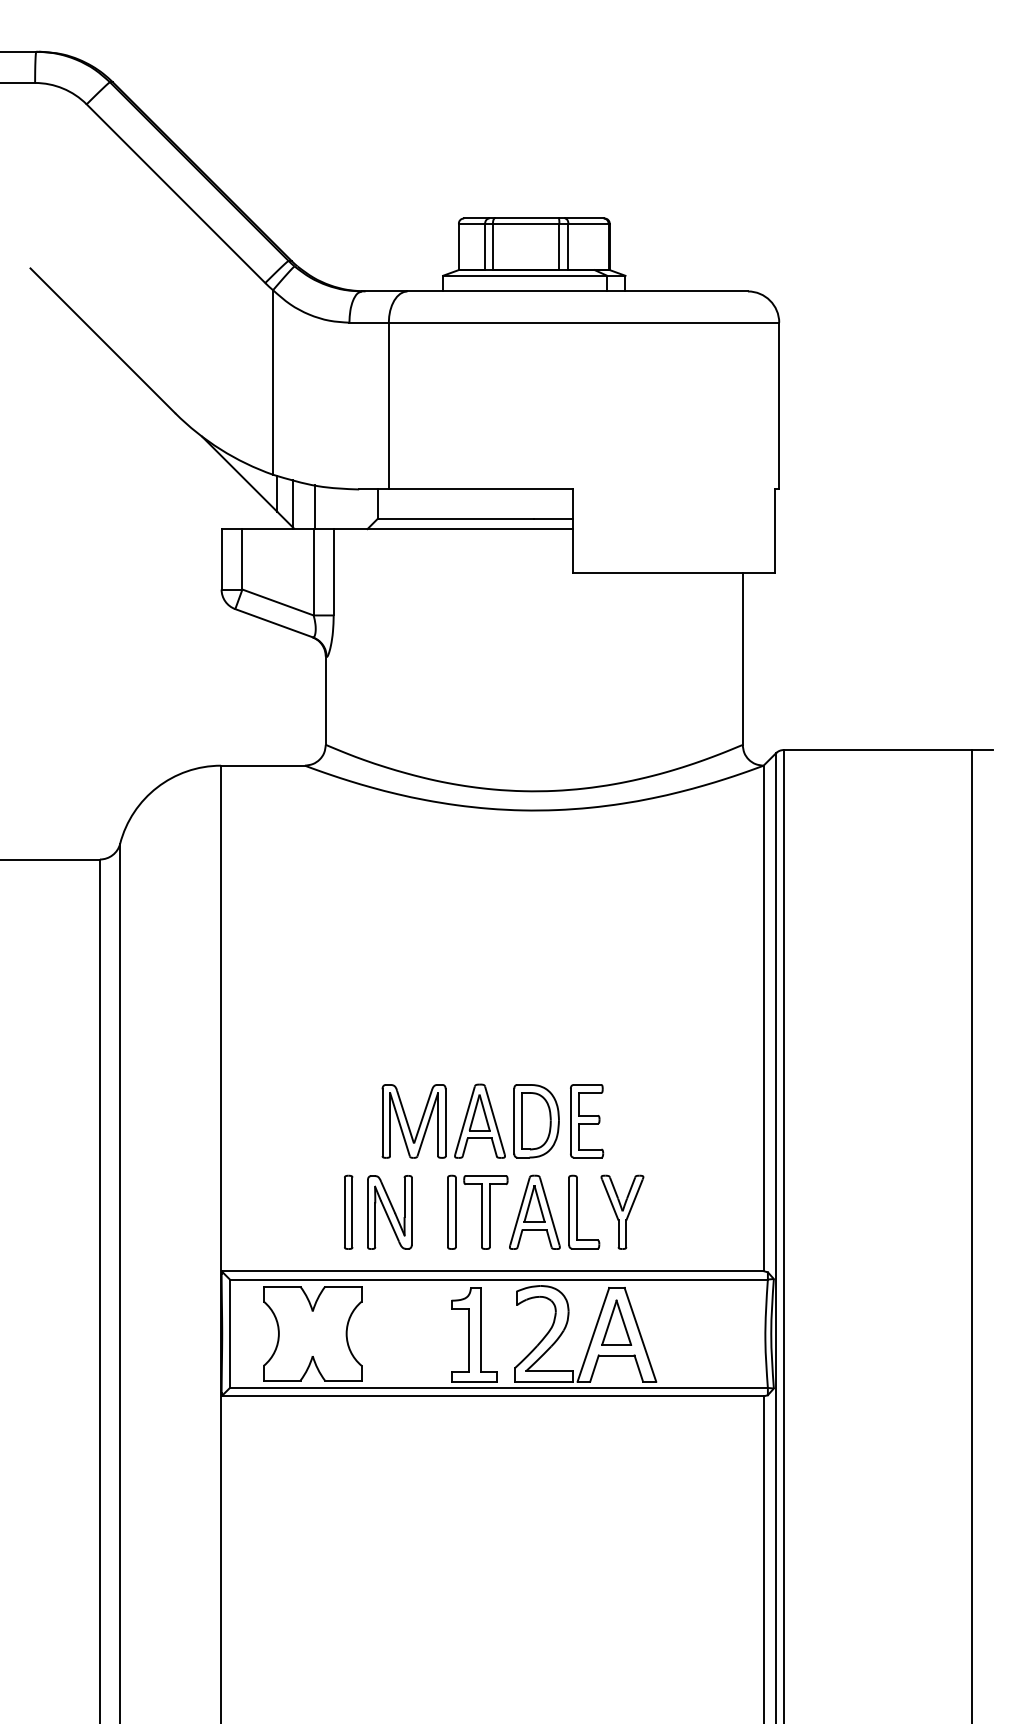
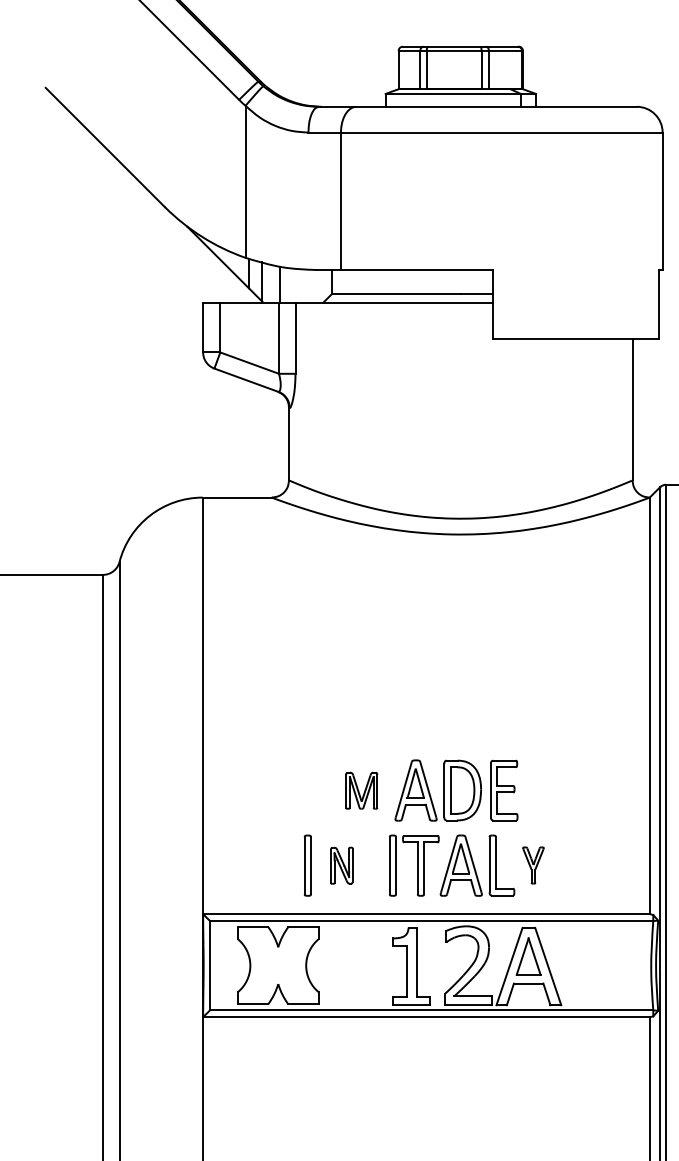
part: (413, 1121) -> (361, 790), size x0.6
part: (622, 1211) -> (533, 864), size x0.6
part: (389, 1212) -> (341, 865), size x0.6

